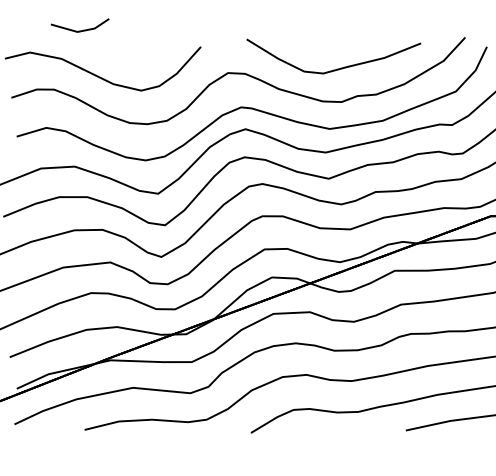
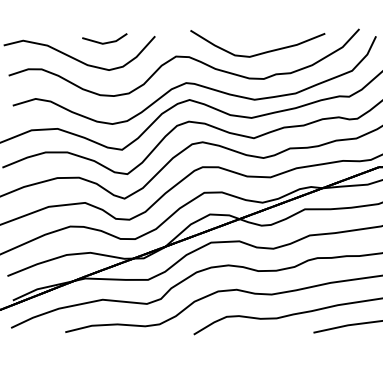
line: (79, 30) -> (104, 42), moved

